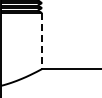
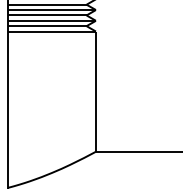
line: (42, 41) -> (96, 92), dashed -> solid

